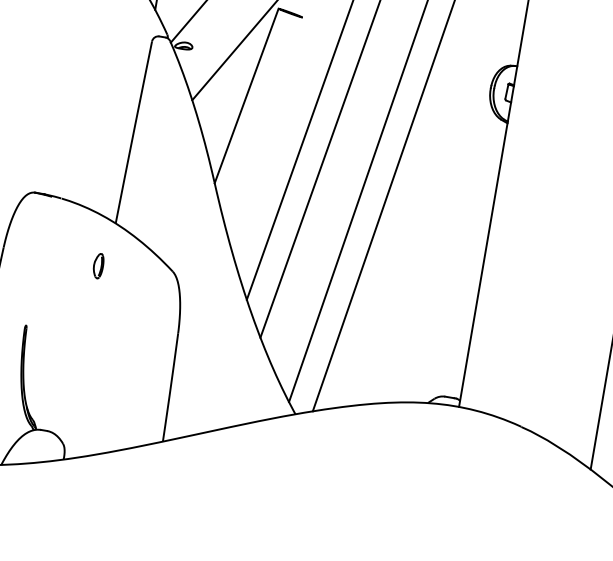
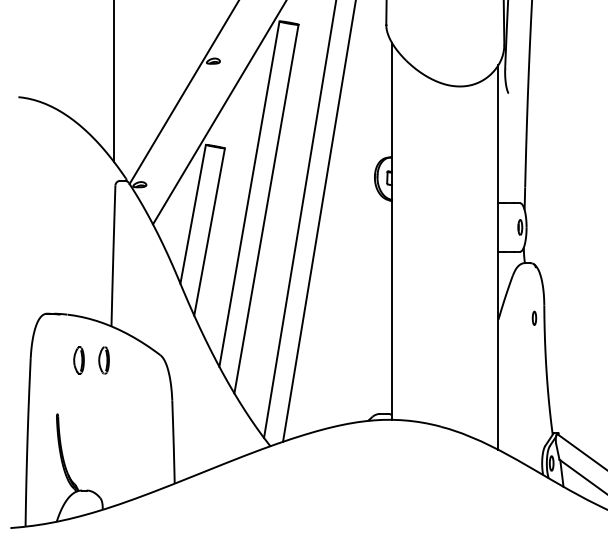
line: (264, 121) -> (209, 231), added
part: (65, 260) -> (78, 360), added
part: (97, 265) -> (103, 360), size x1.43

